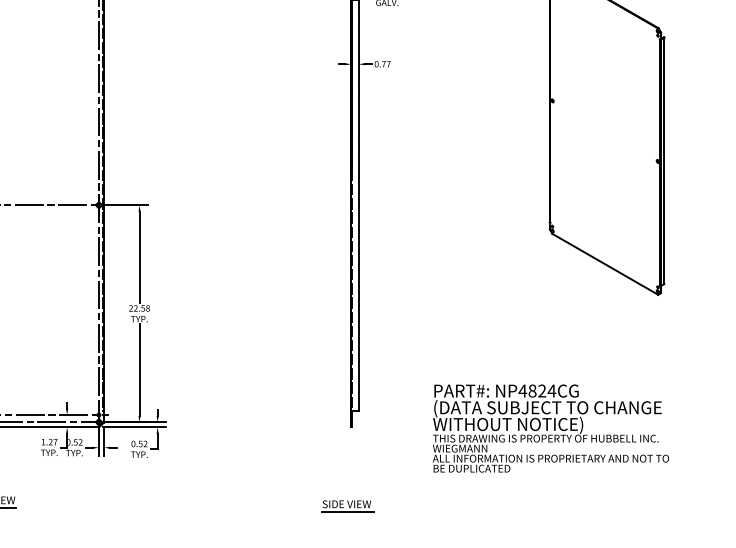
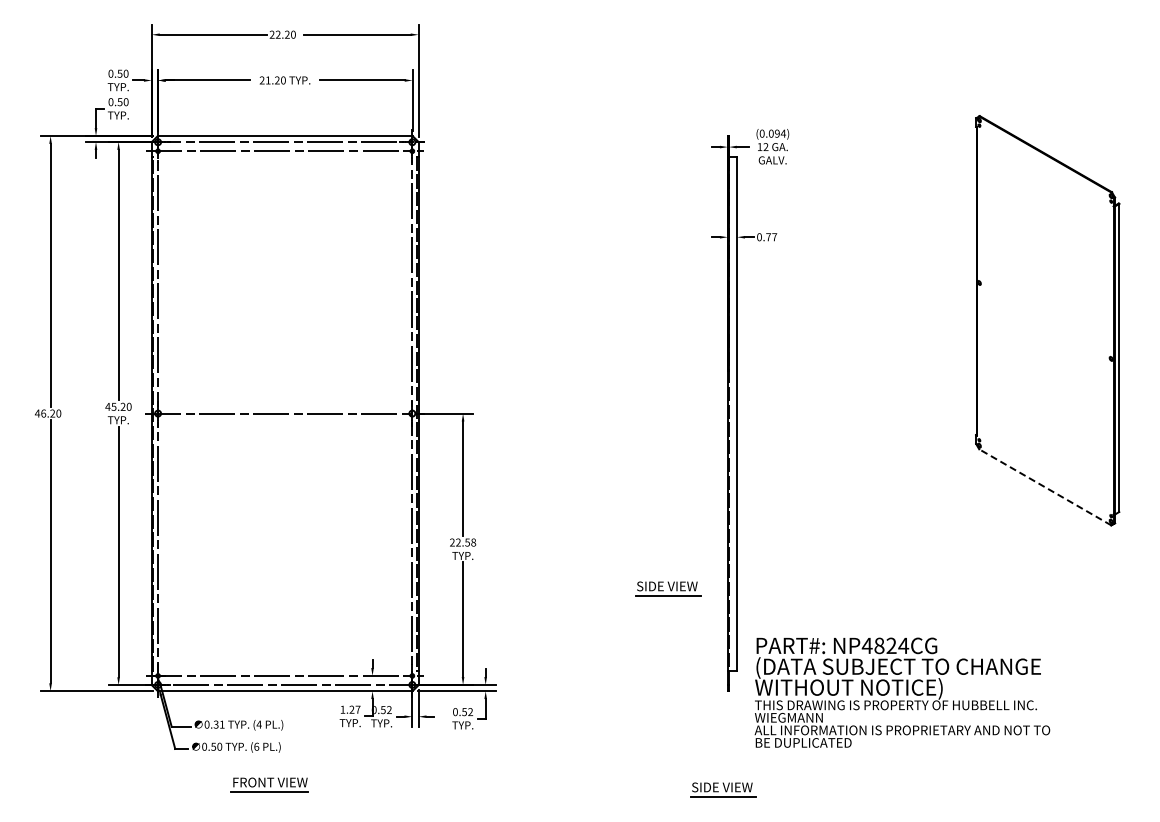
line: (604, 264) -> (1044, 487), solid -> dashed
part: (303, 345) -> (668, 588), added
text: (550, 428) -> (902, 692), moved

